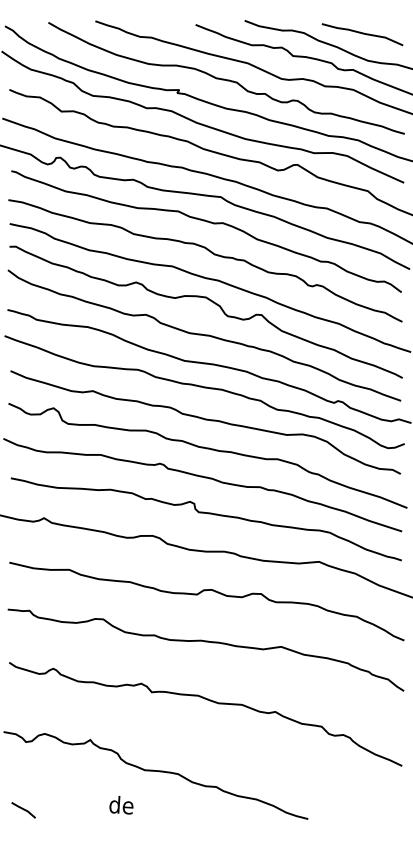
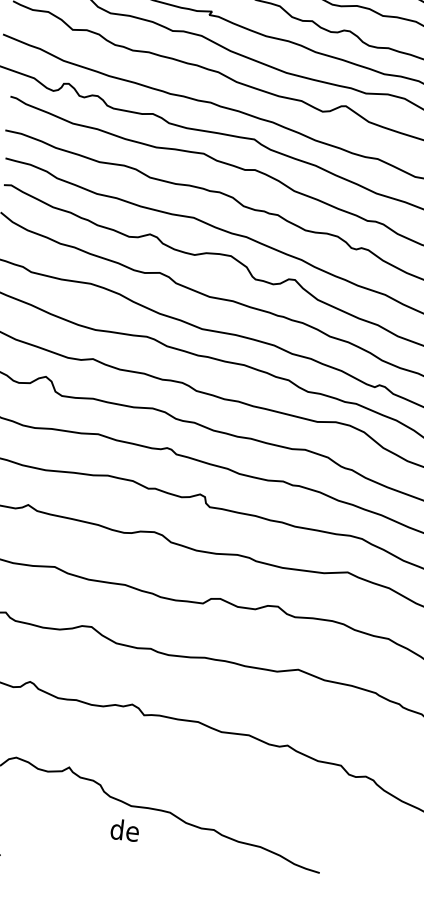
text: (121, 805) -> (124, 830), moved

